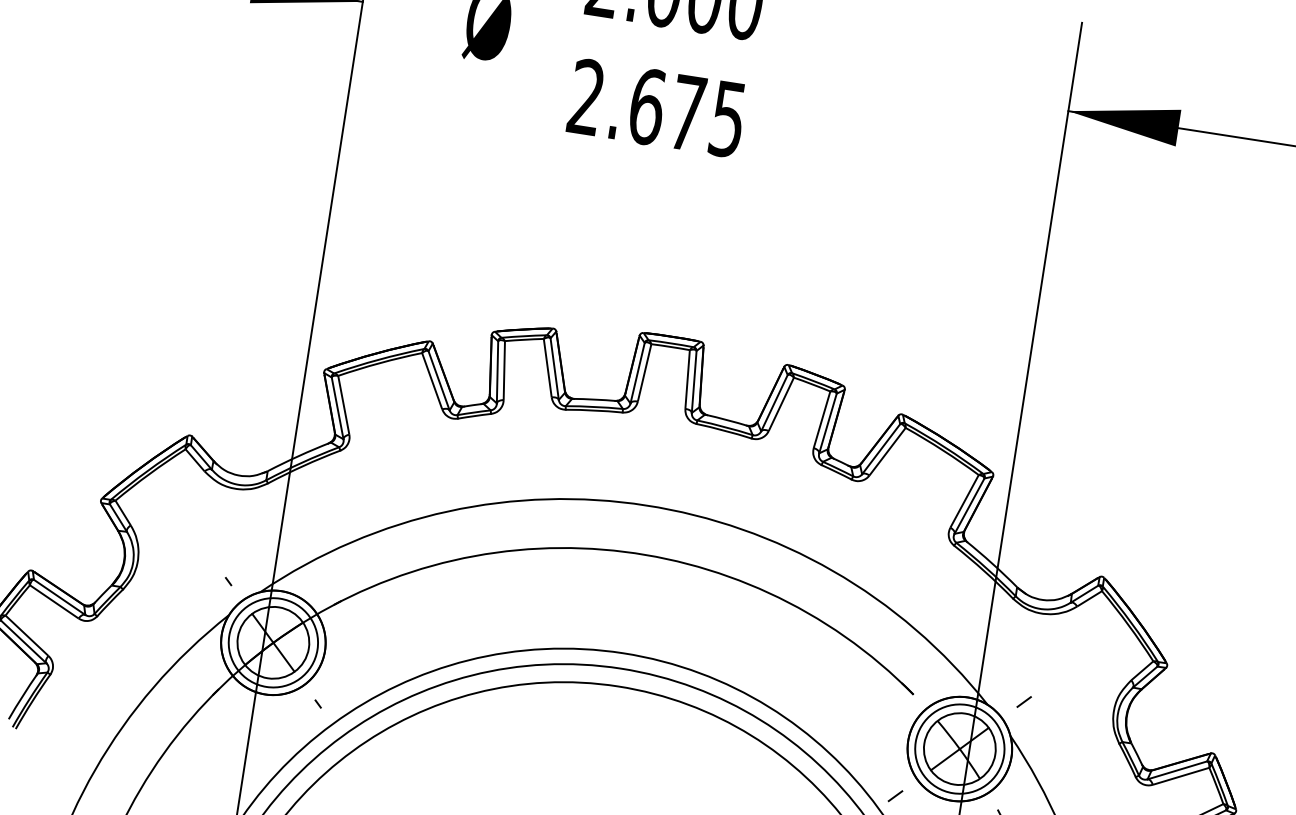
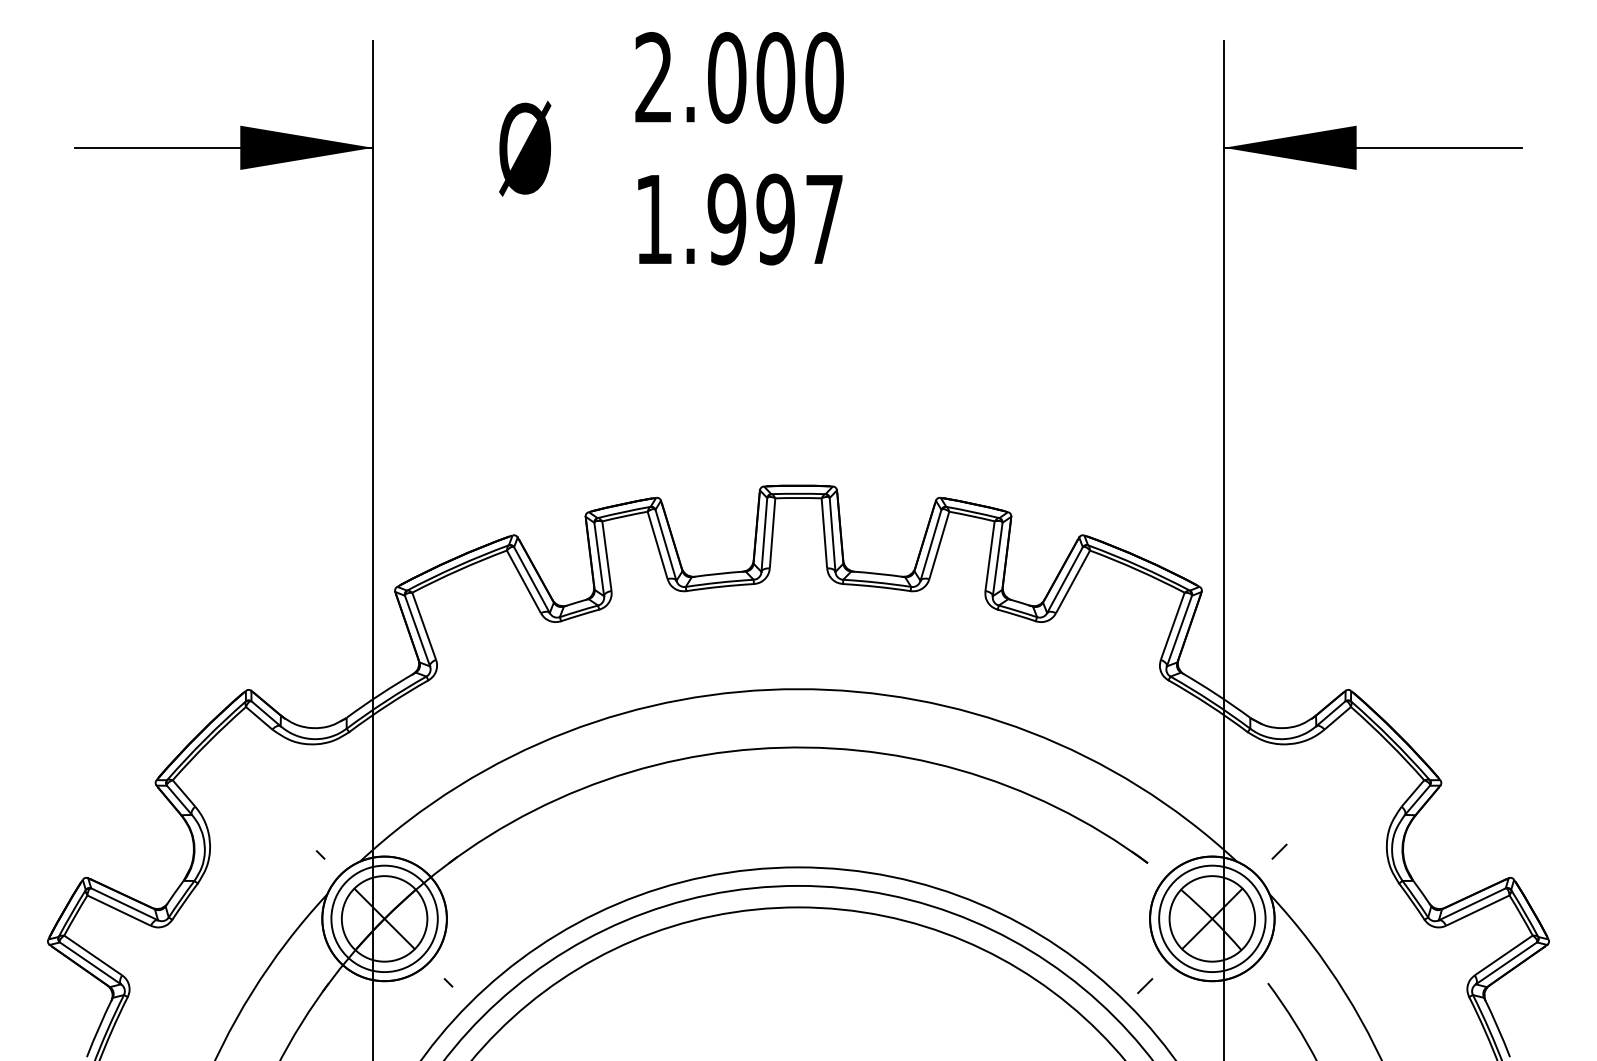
text: (656, 108) -> (738, 219), 2.675 -> 1.997

